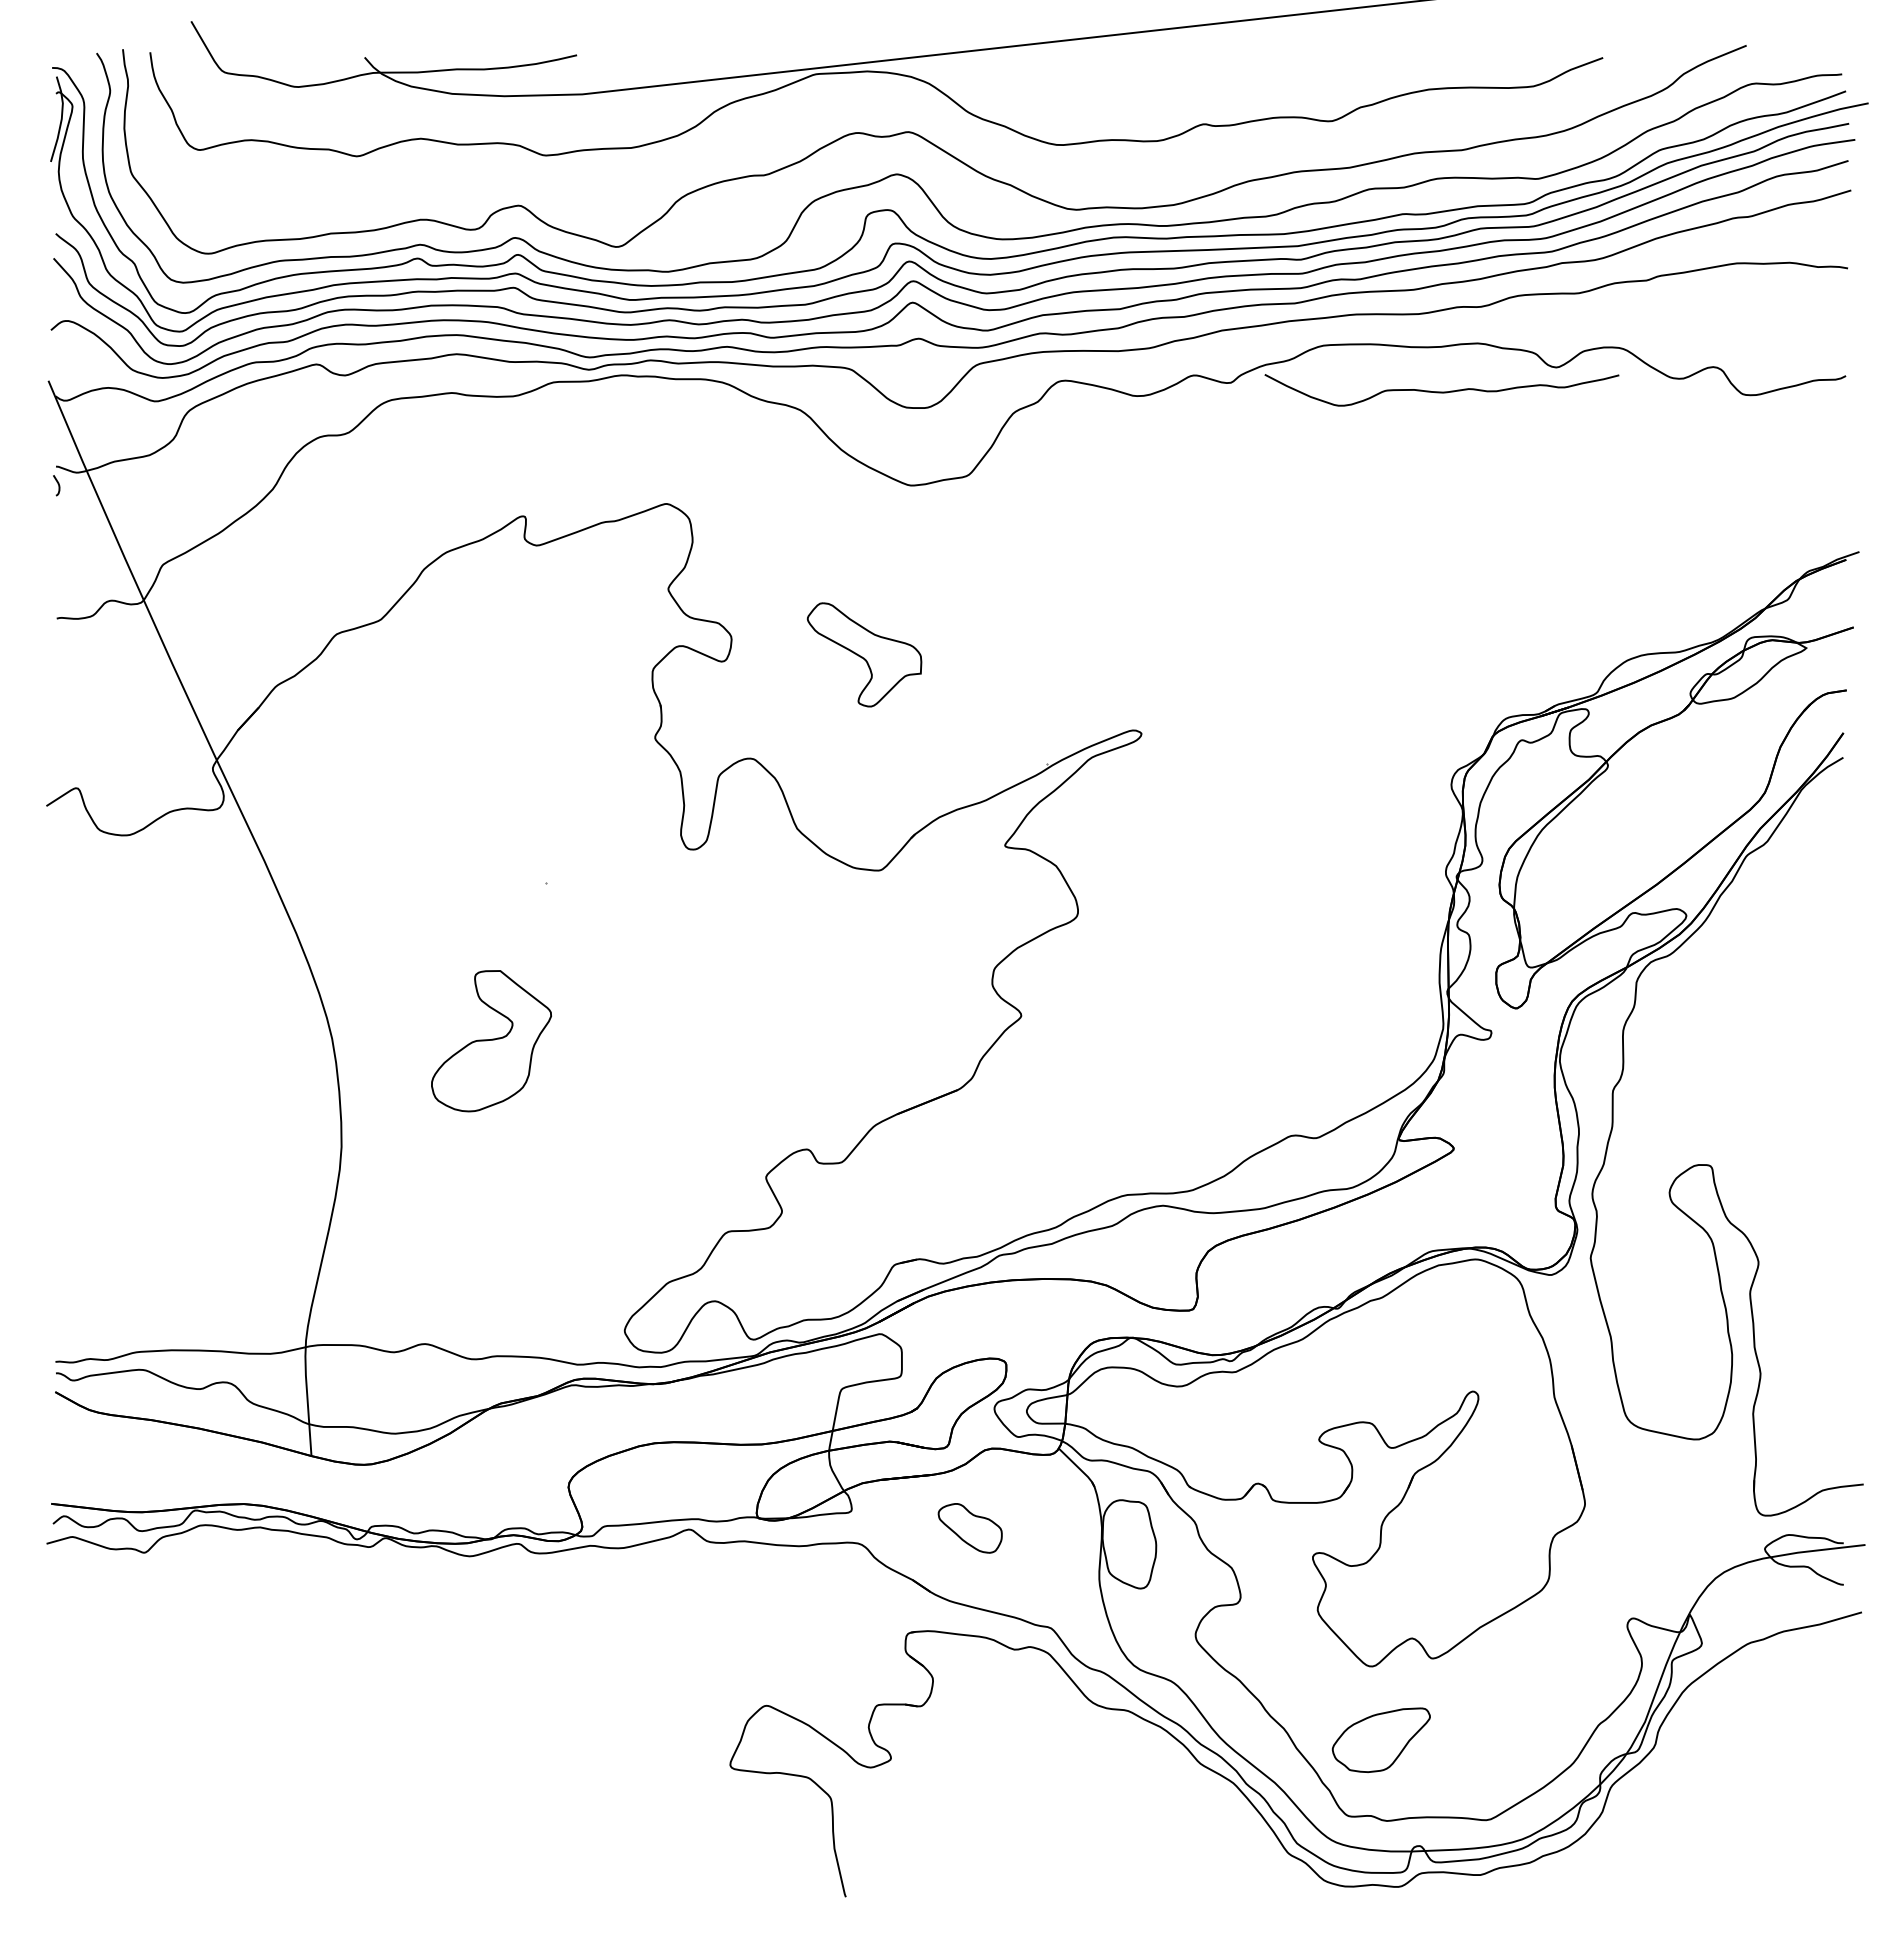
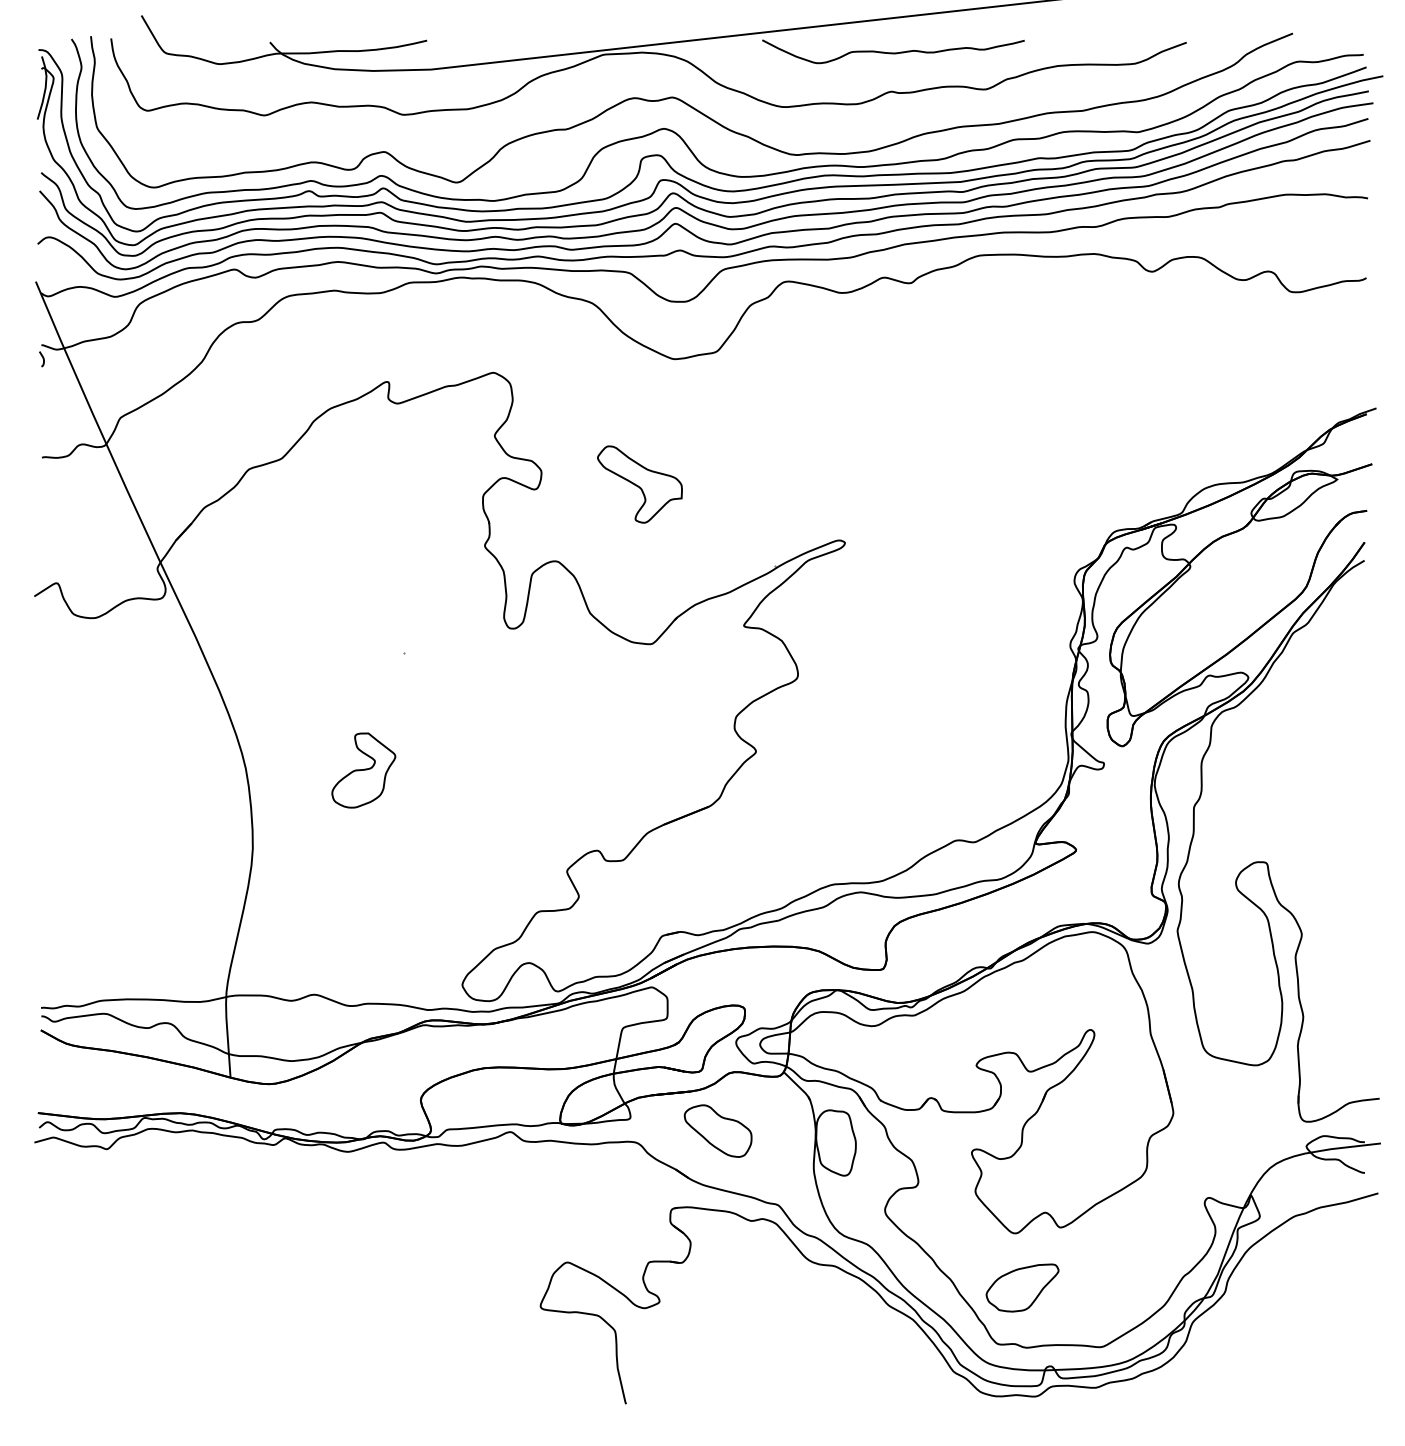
curve: (1441, 391) -> (893, 52), moved
part: (491, 1041) -> (363, 770), size x0.71
part: (970, 1528) -> (718, 1131), size x1.43

